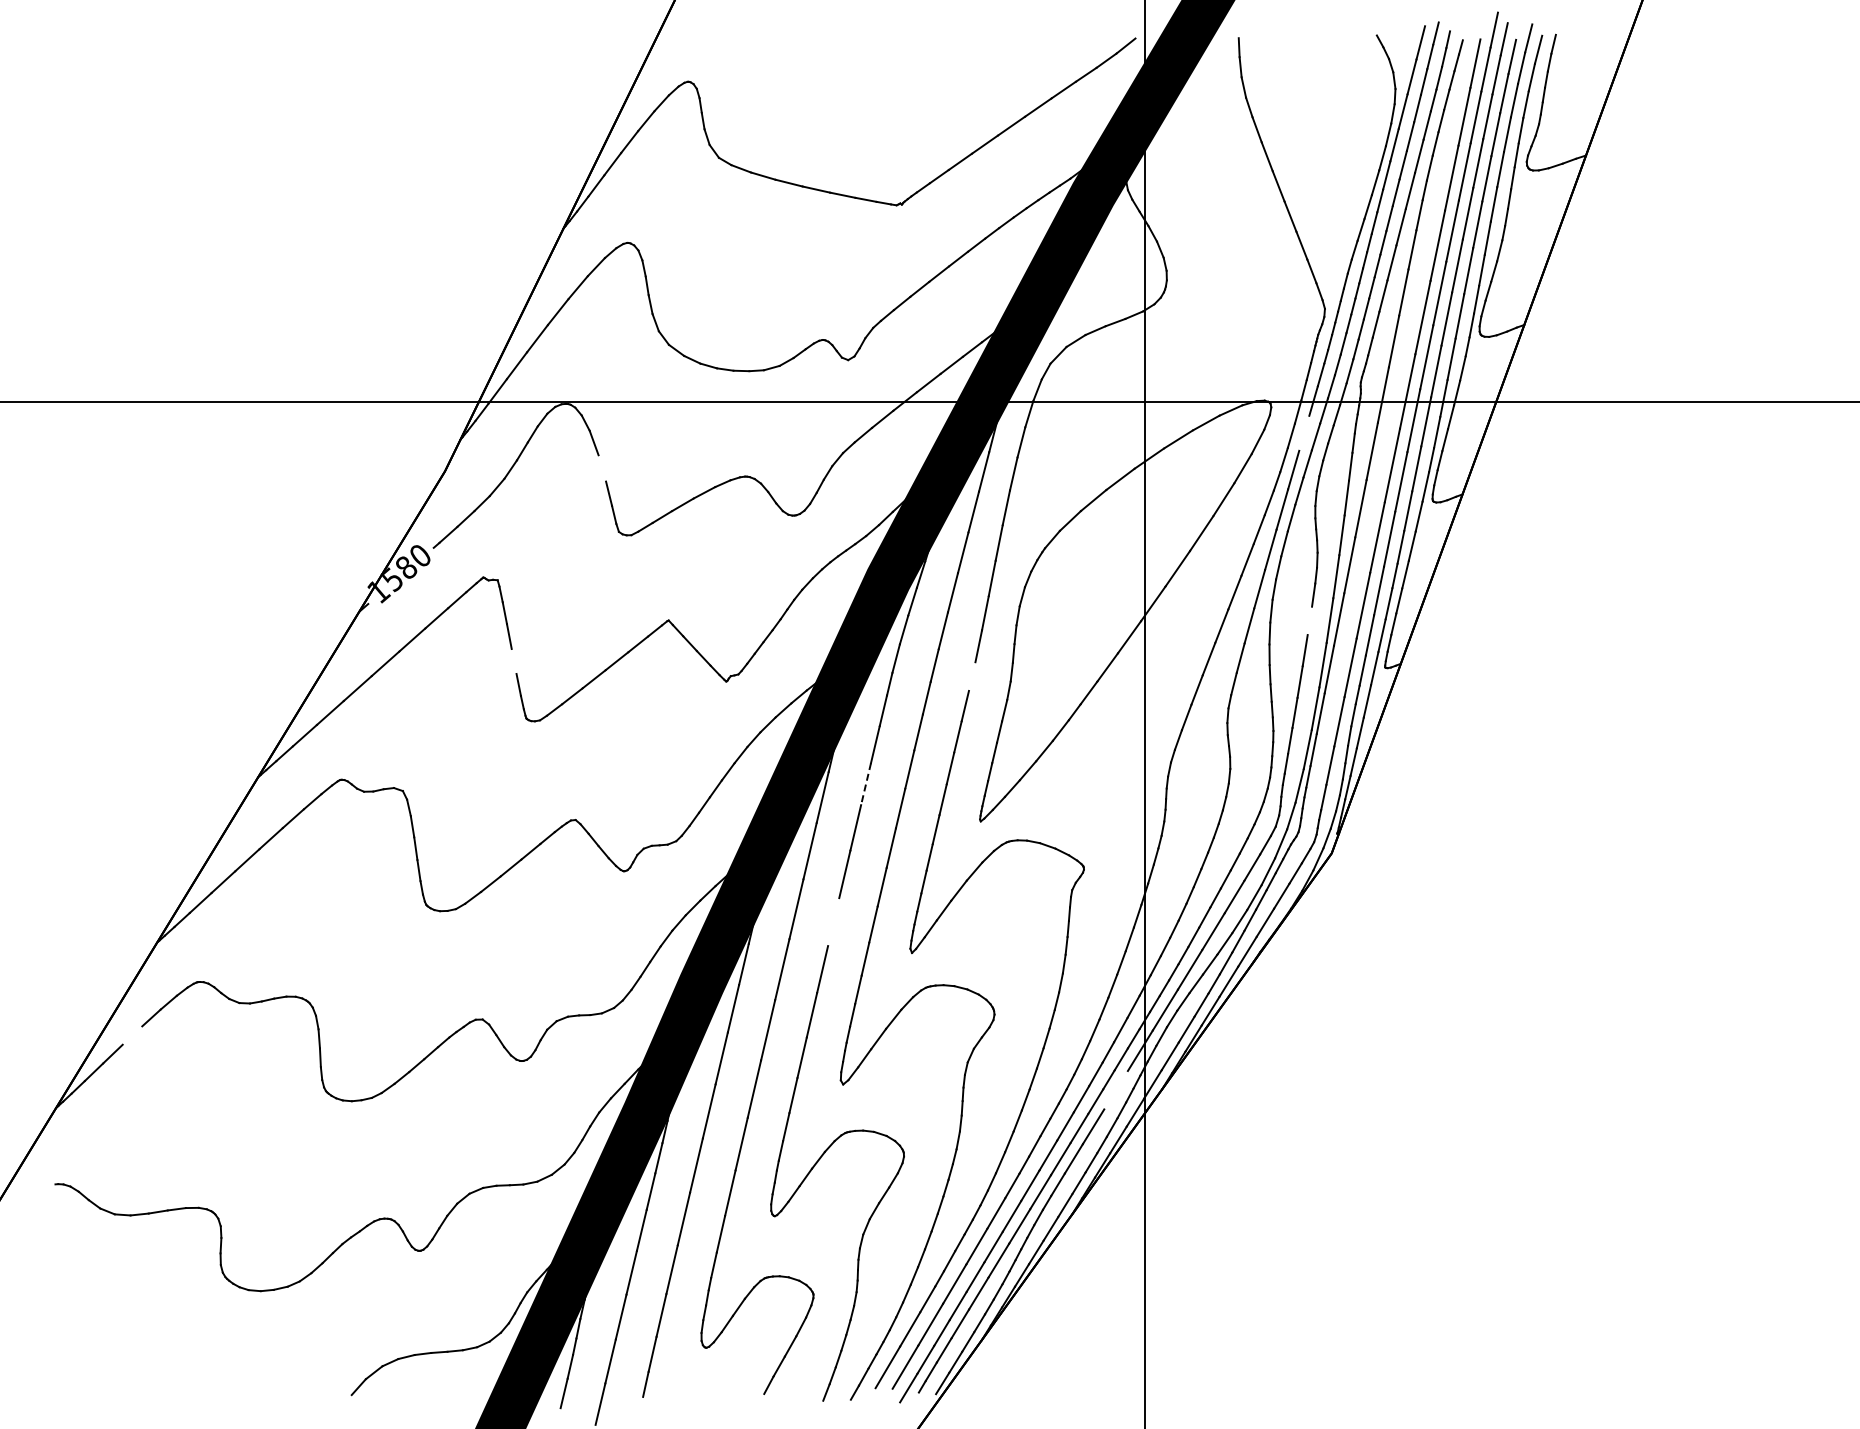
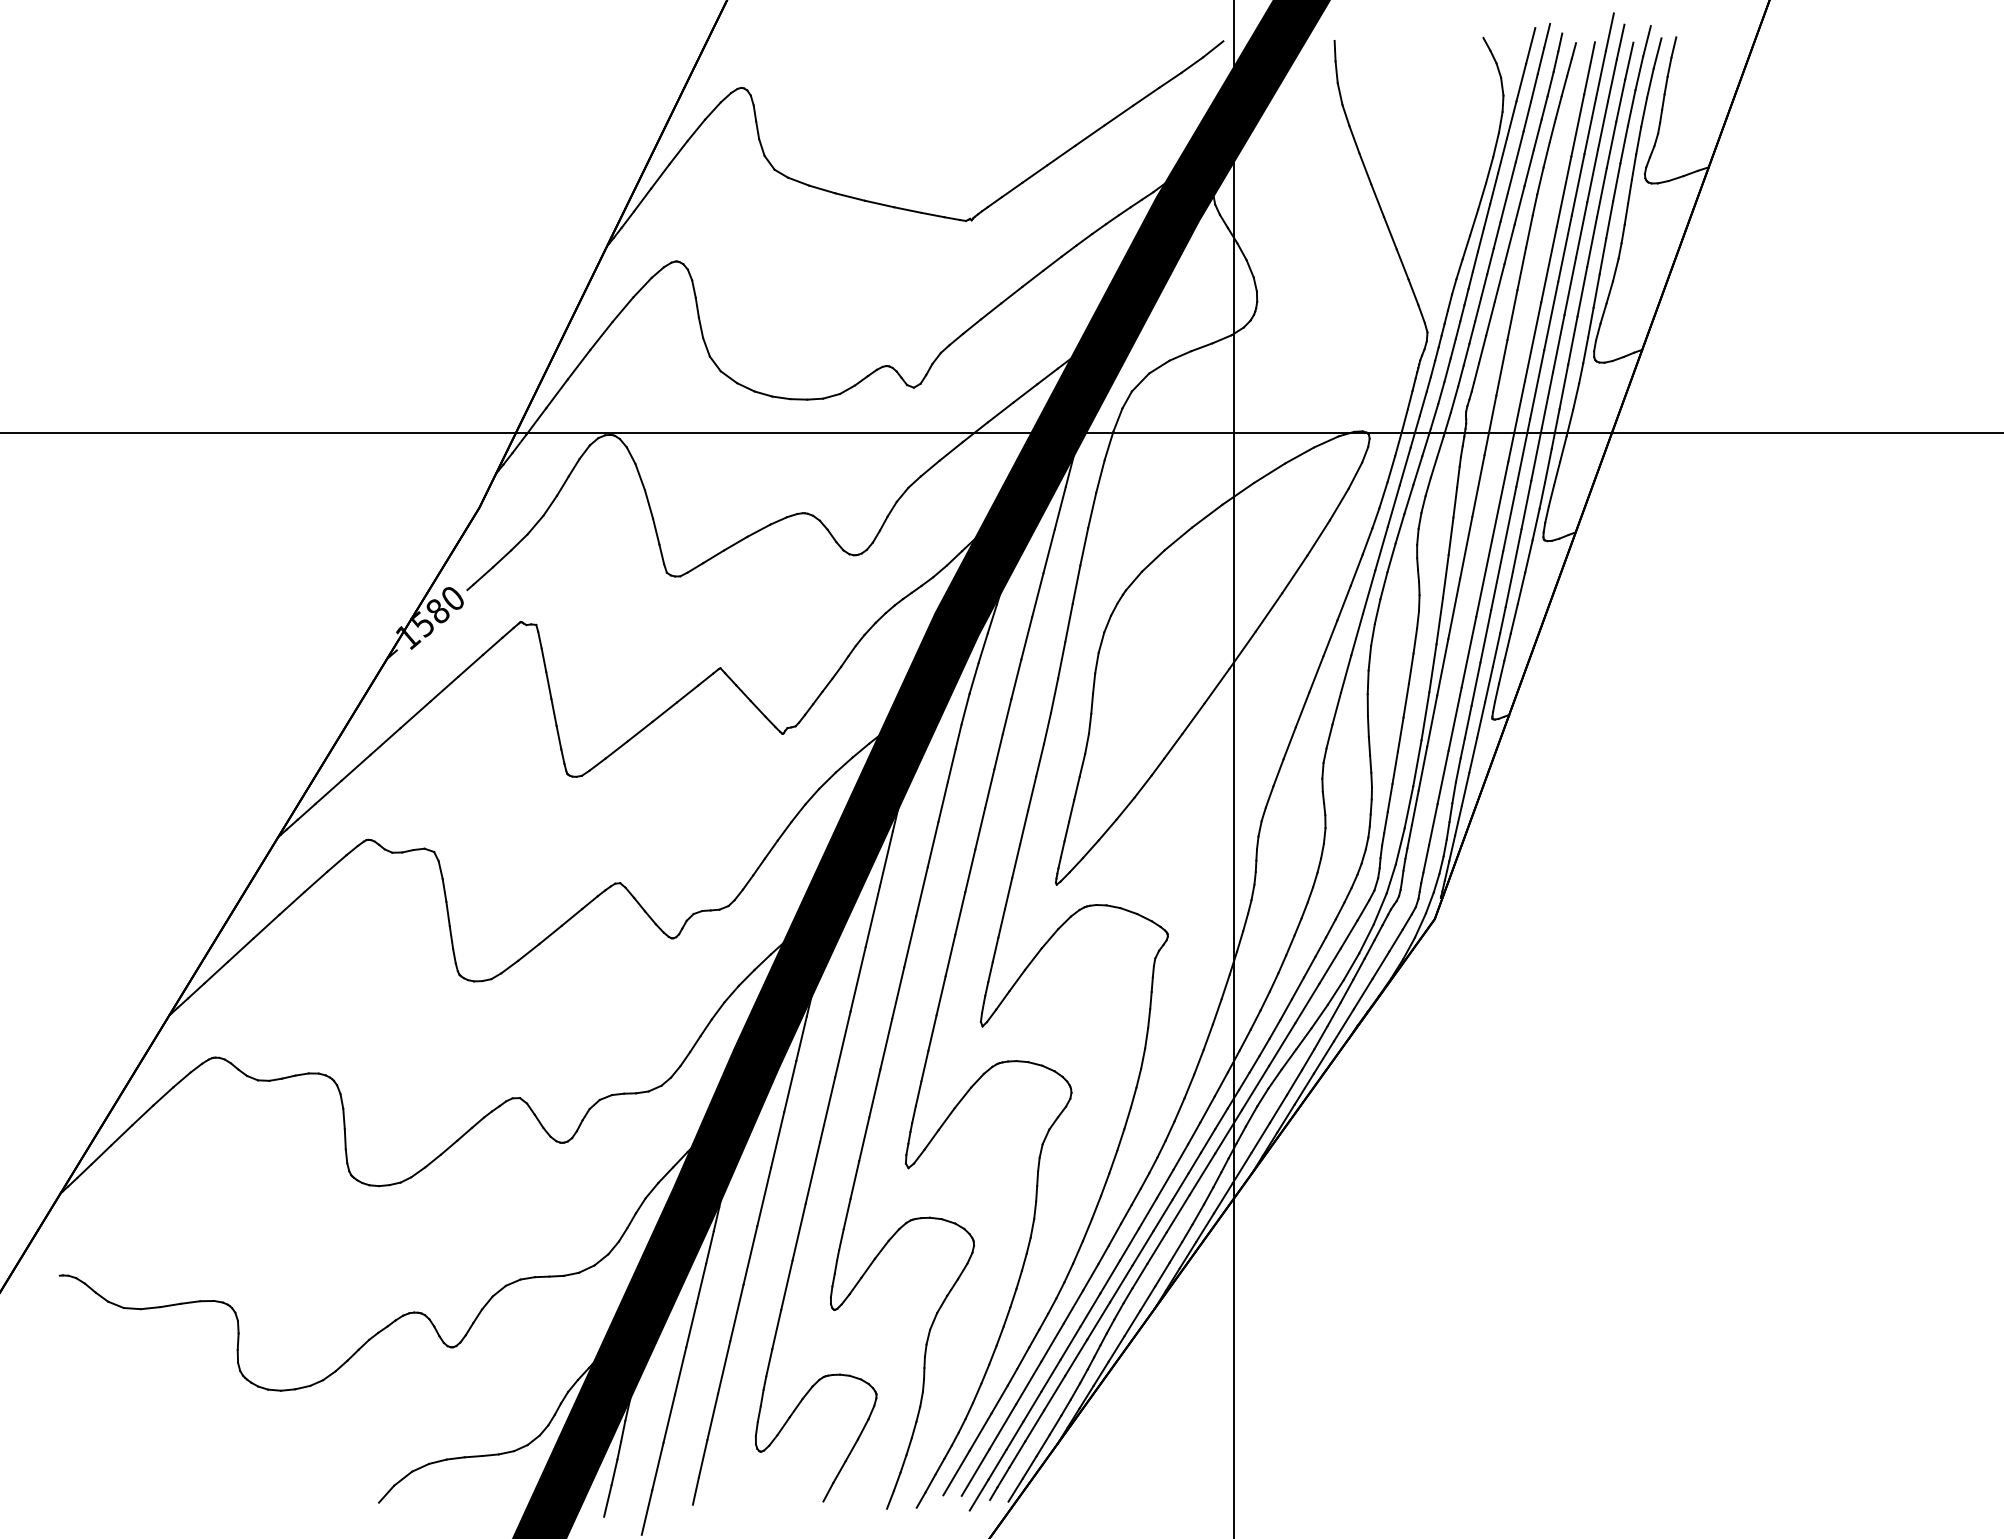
line: (1304, 432) -> (1405, 465), added
line: (602, 468) -> (649, 504), added
line: (1309, 620) -> (1410, 668), added
line: (513, 660) -> (553, 711), added
line: (971, 676) -> (1046, 728), added
line: (866, 784) -> (933, 844), dashed -> solid
line: (833, 922) -> (898, 993), added
line: (132, 1035) -> (142, 1115), added
line: (1115, 1090) -> (1201, 1174), added

